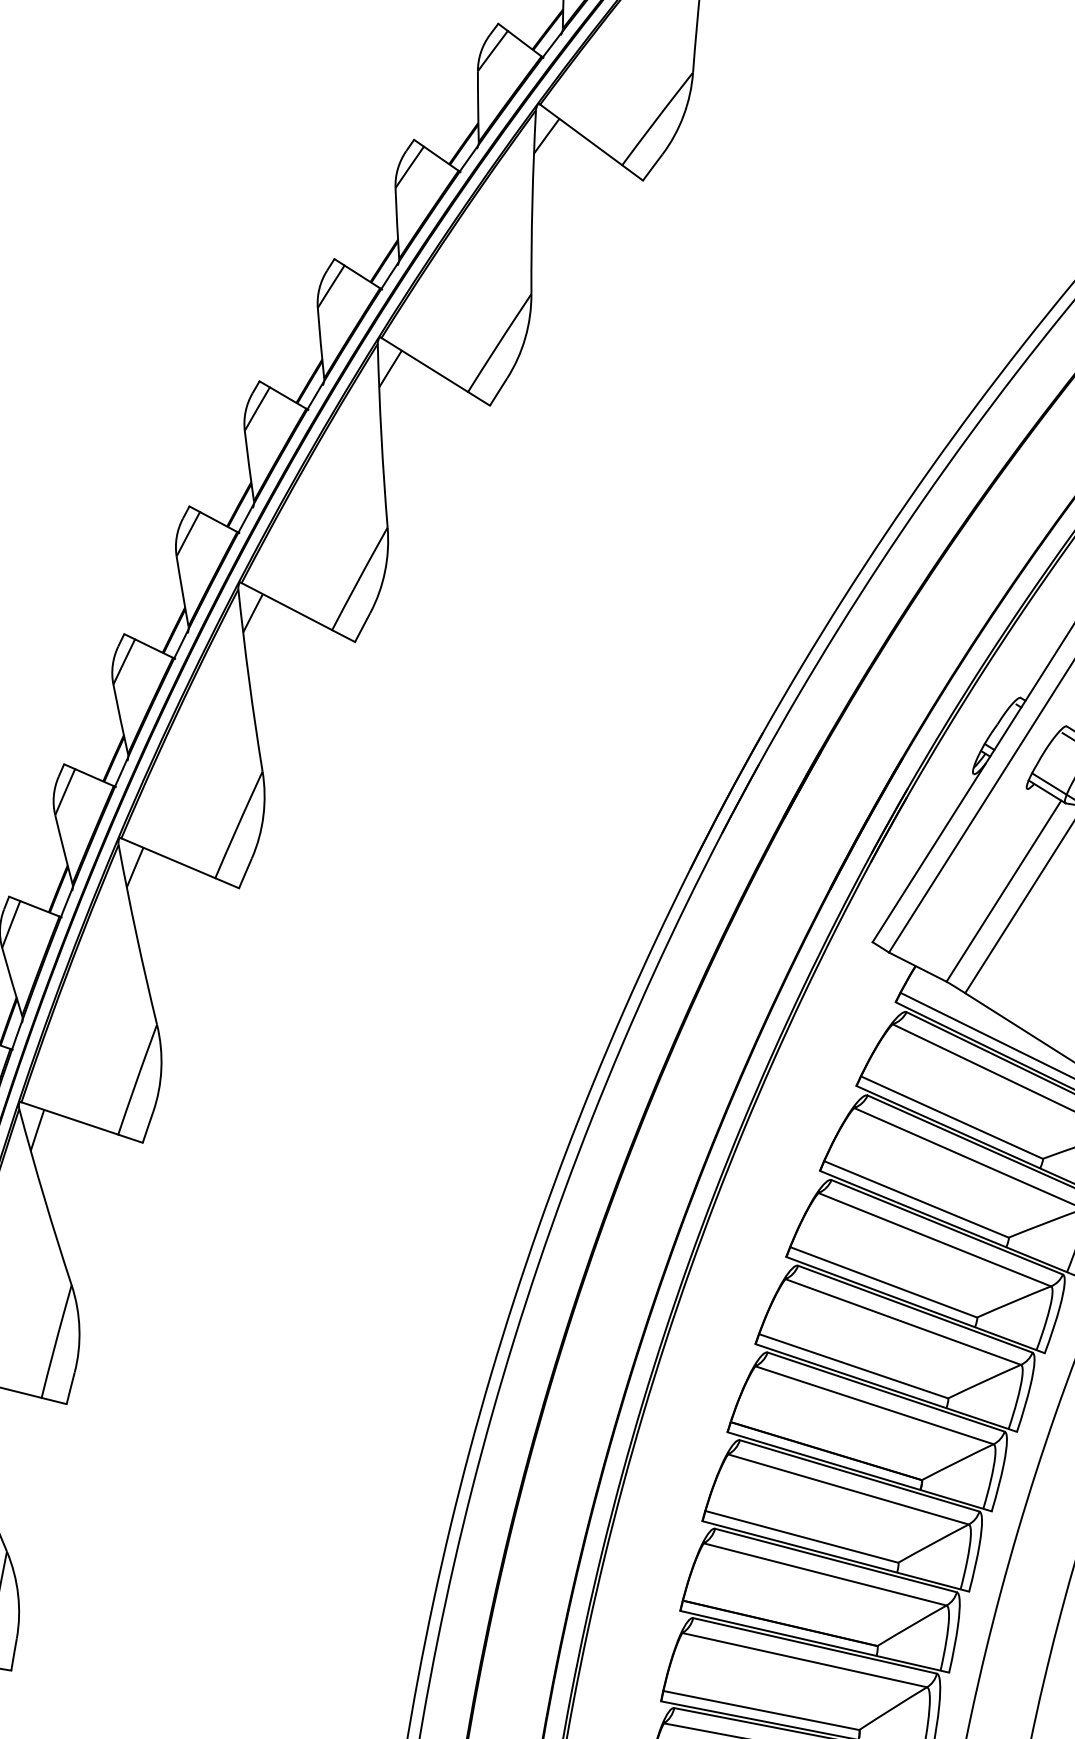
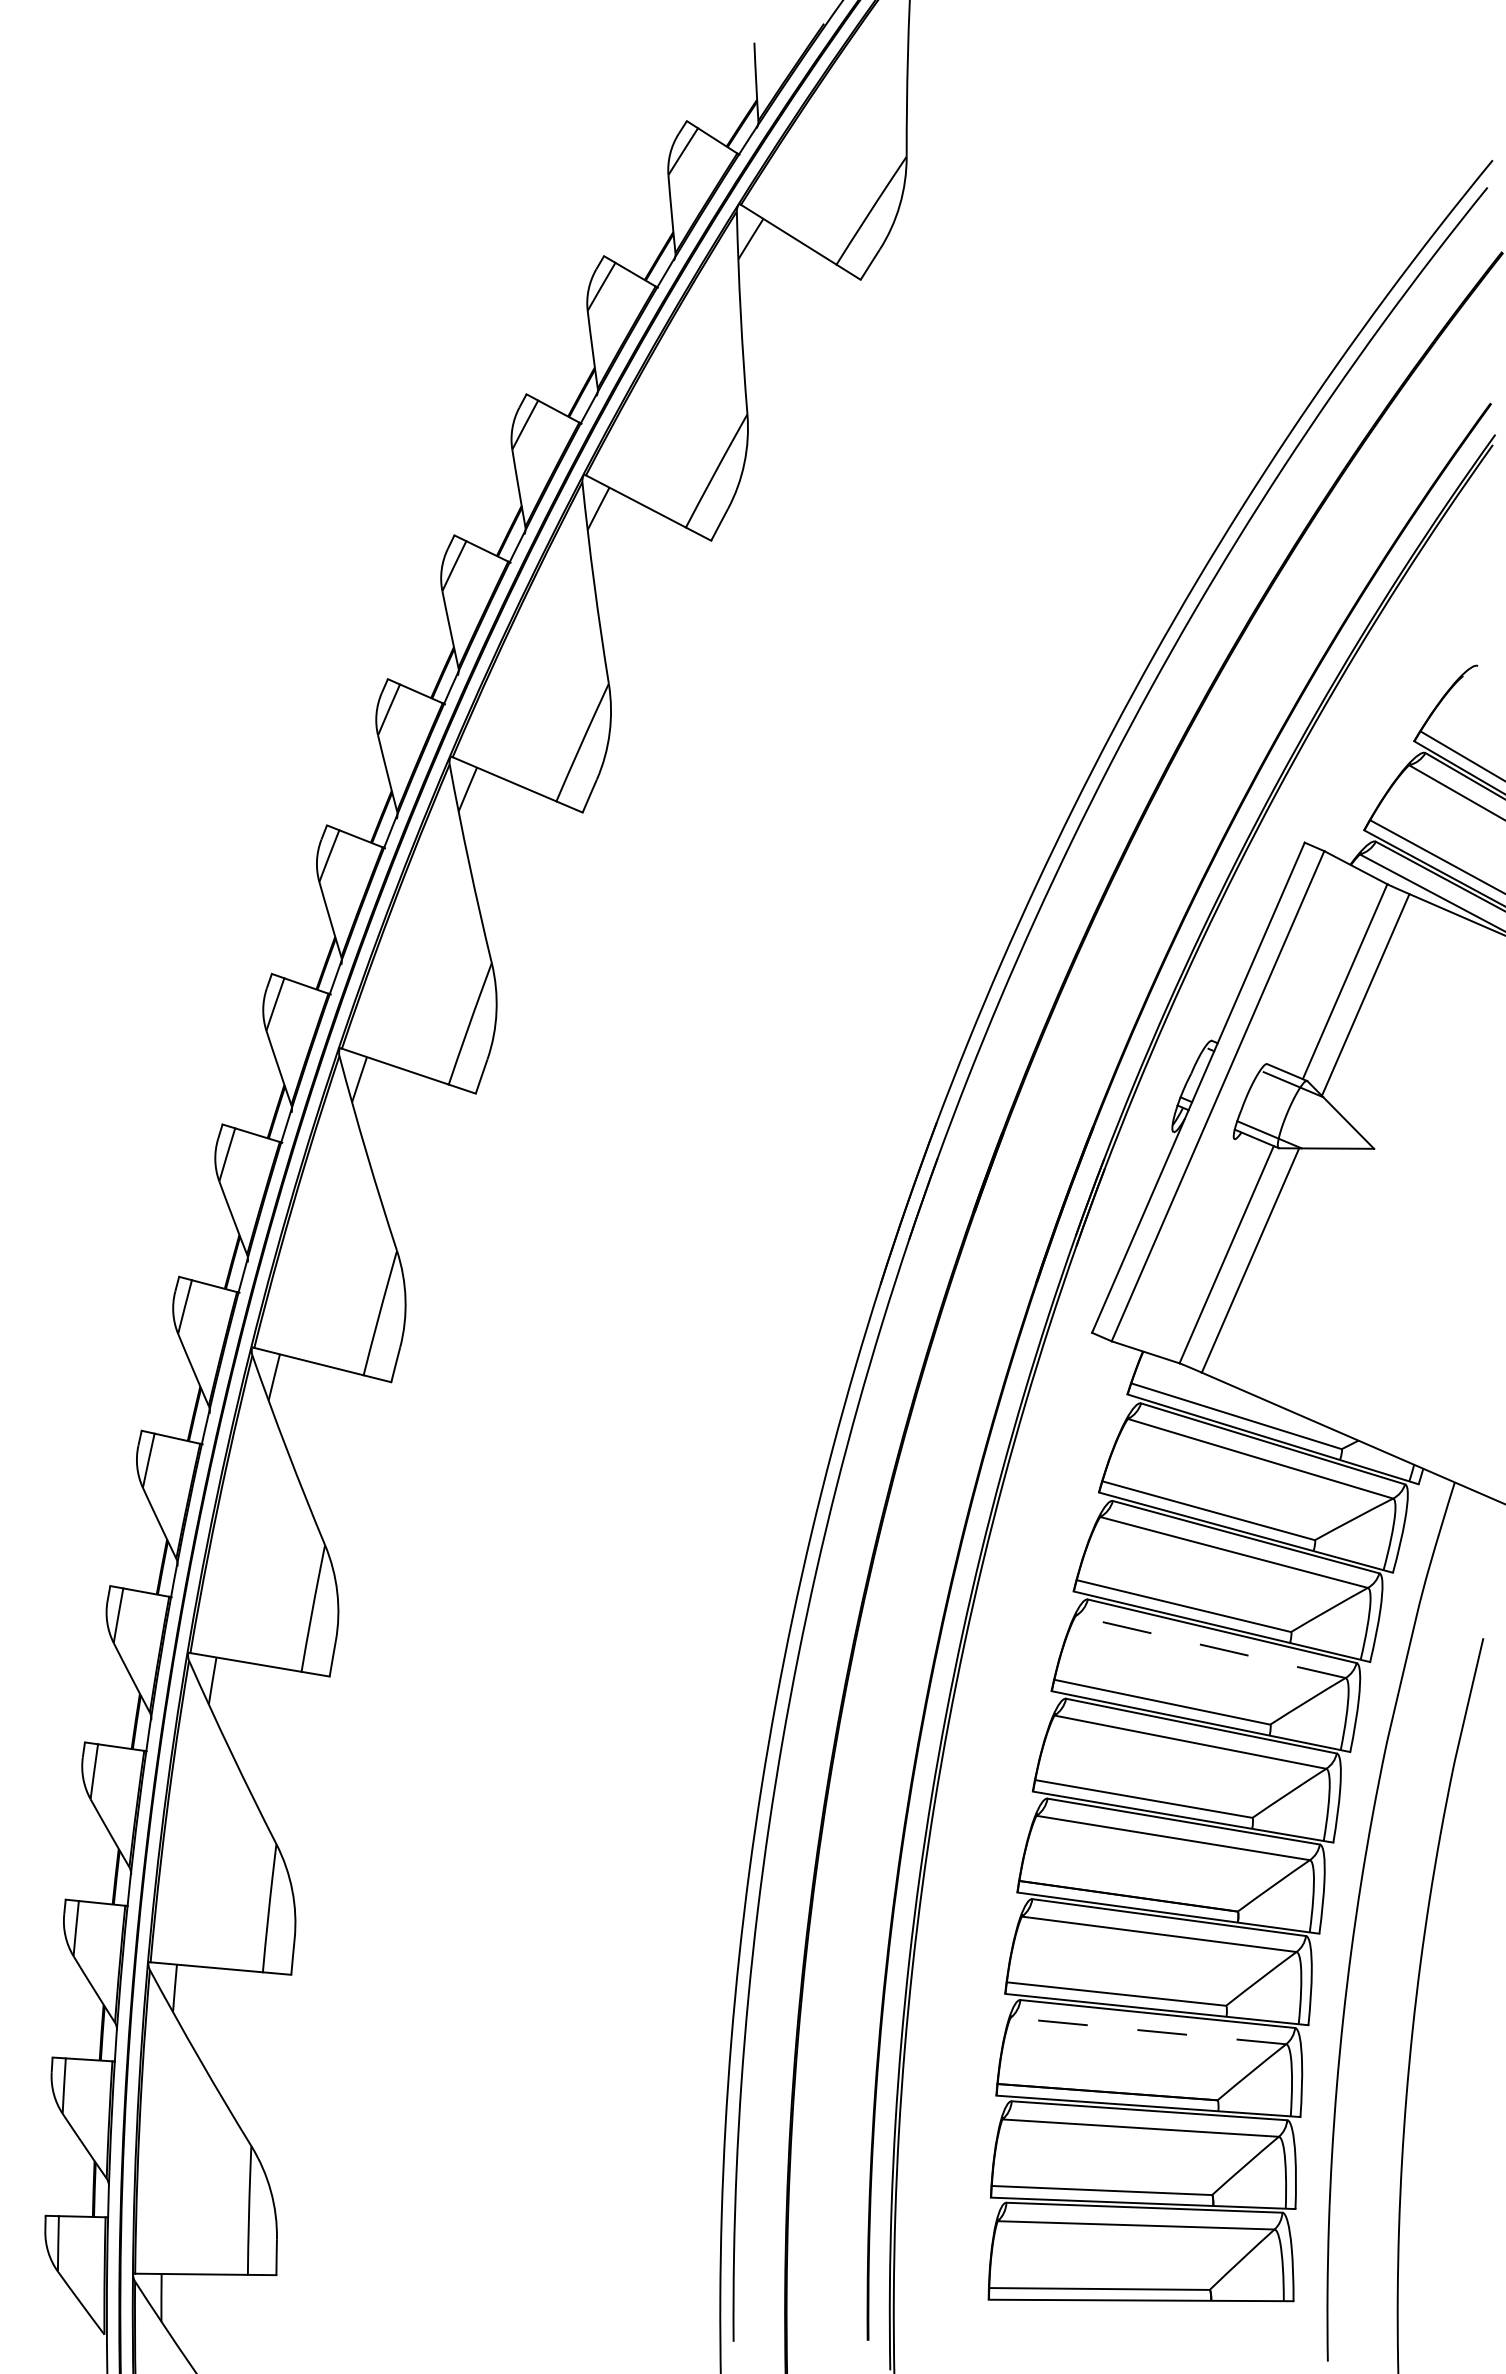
line: (934, 1239) -> (1210, 1646), solid -> dashed
line: (824, 1574) -> (1147, 2031), solid -> dashed

